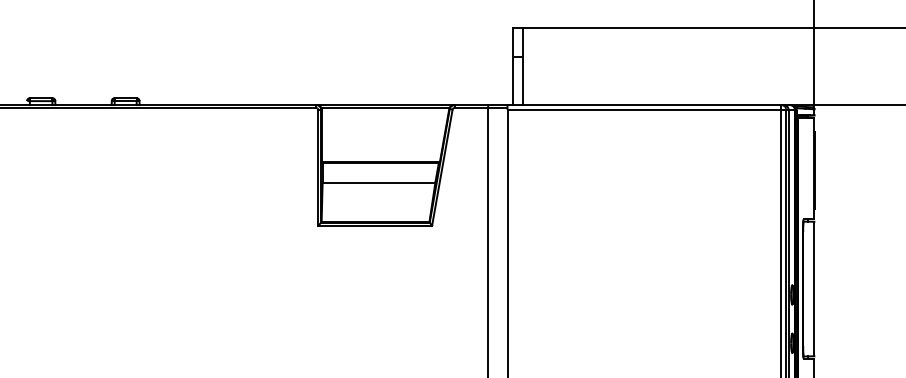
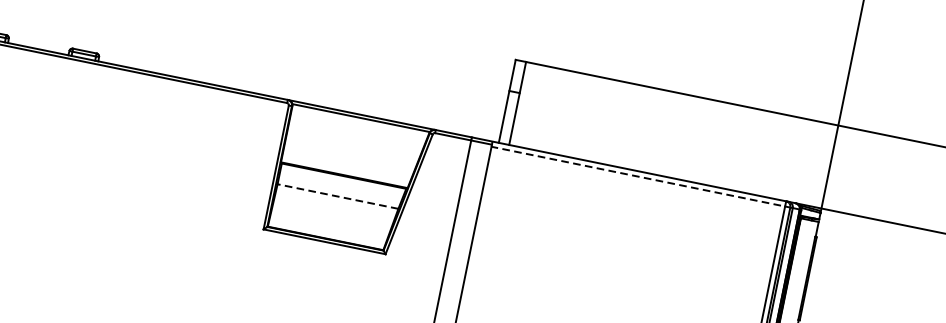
line: (648, 109) -> (642, 177), solid -> dashed
line: (378, 182) -> (337, 196), solid -> dashed

